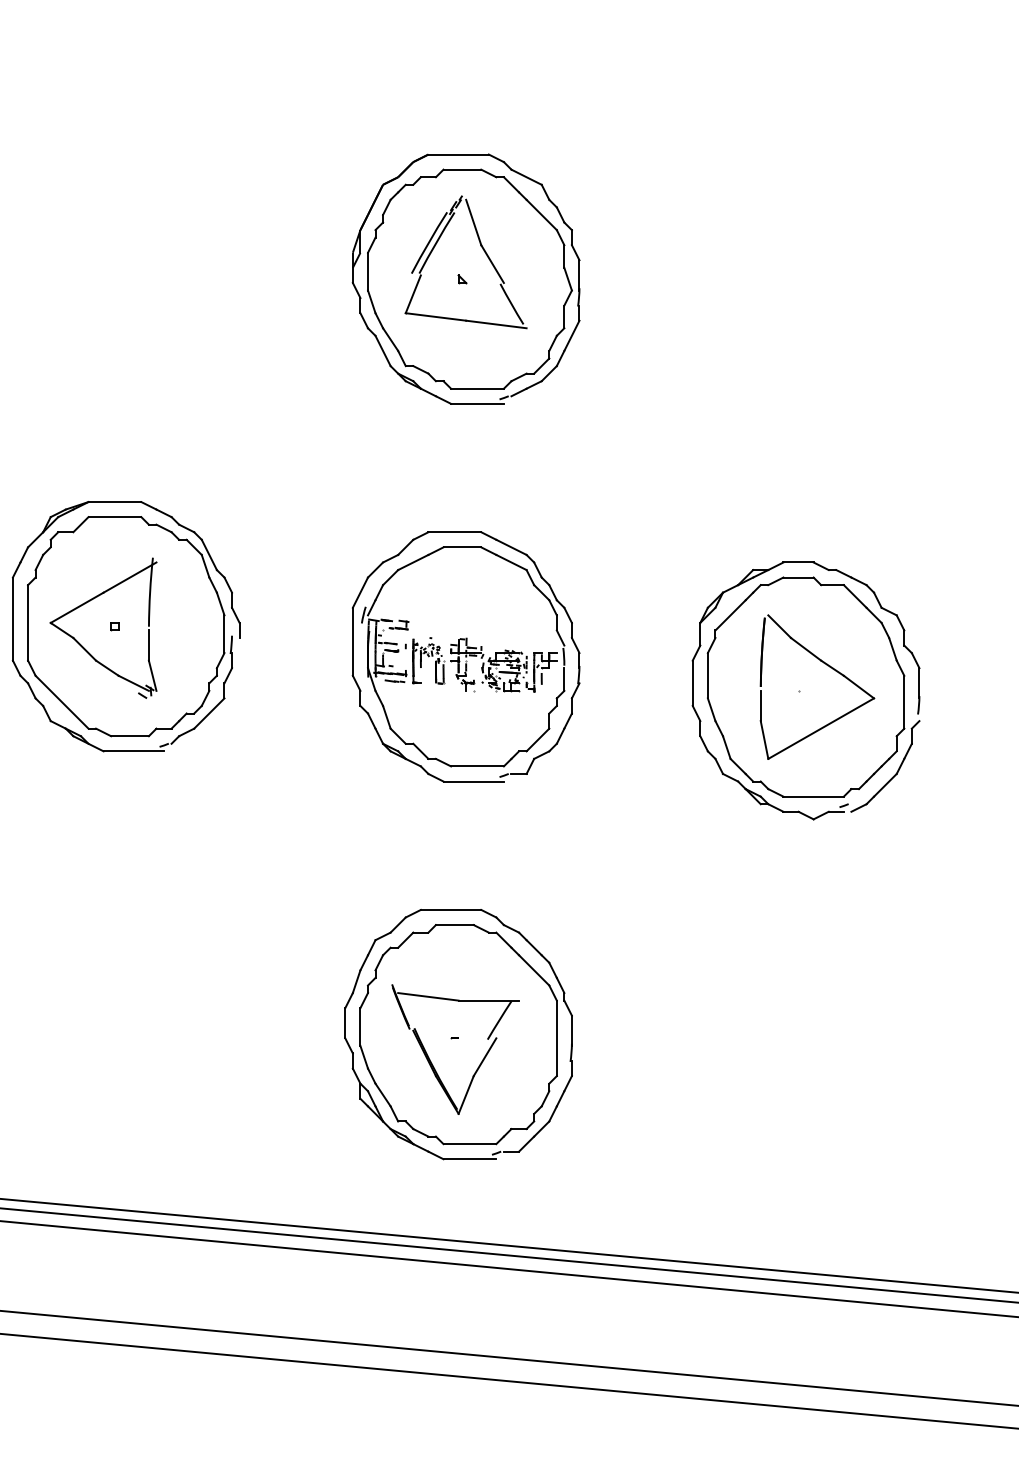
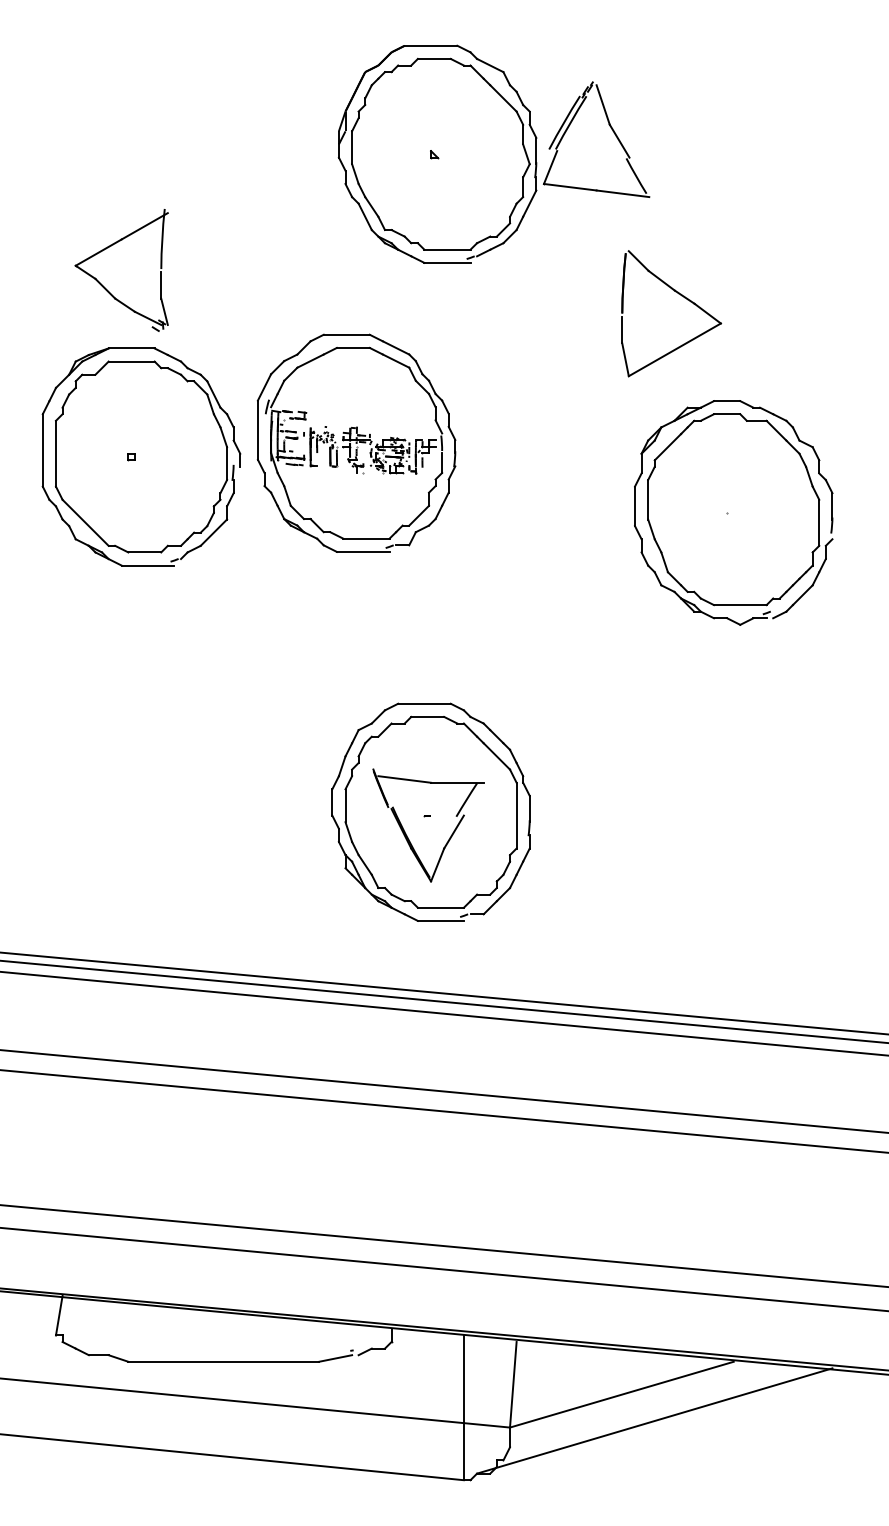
part: (482, 249) -> (610, 128), moved
part: (83, 646) -> (104, 286), moved
part: (466, 655) -> (356, 442), moved
part: (828, 667) -> (681, 296), moved

